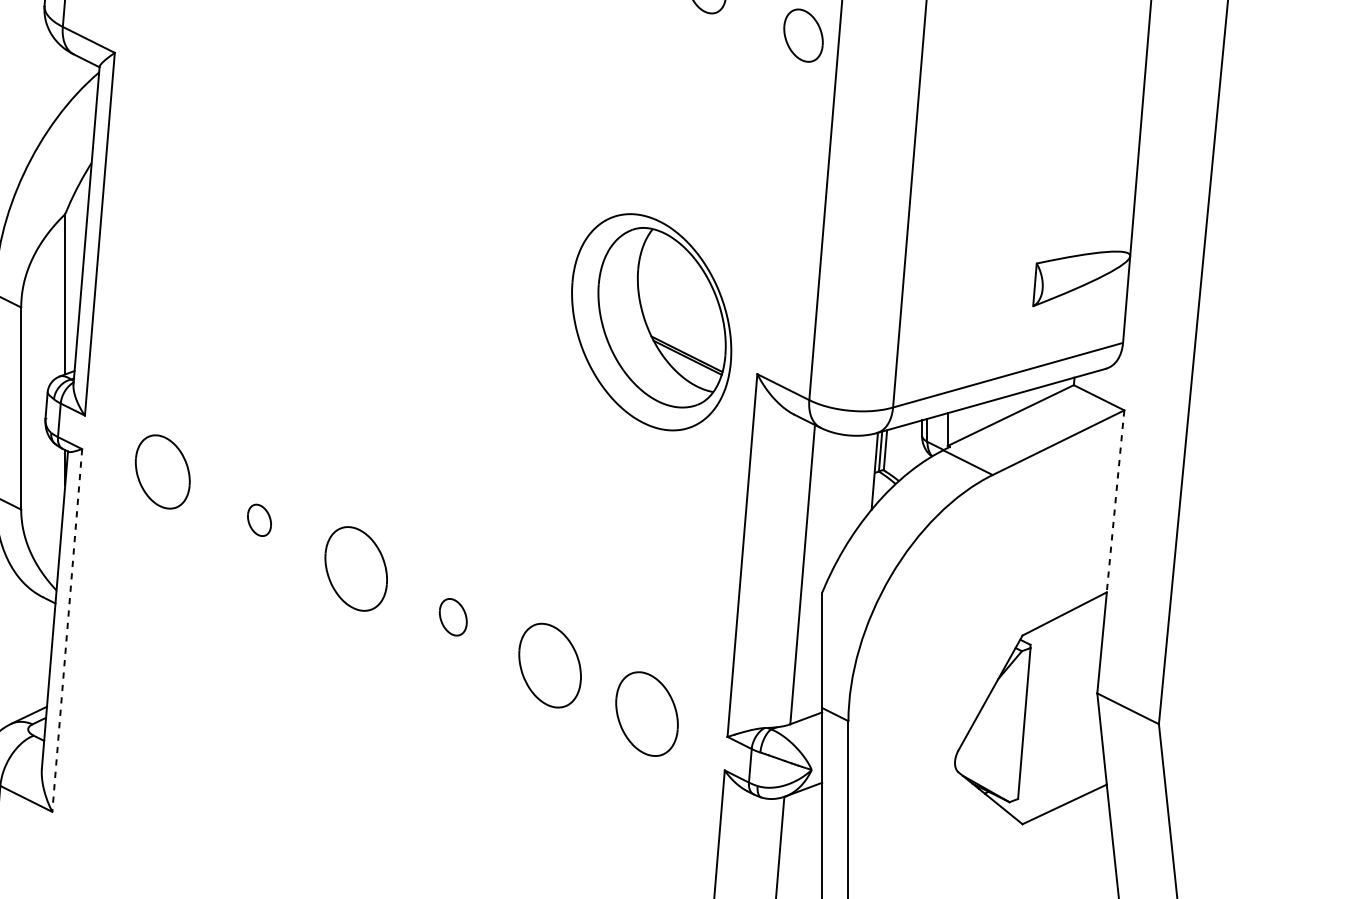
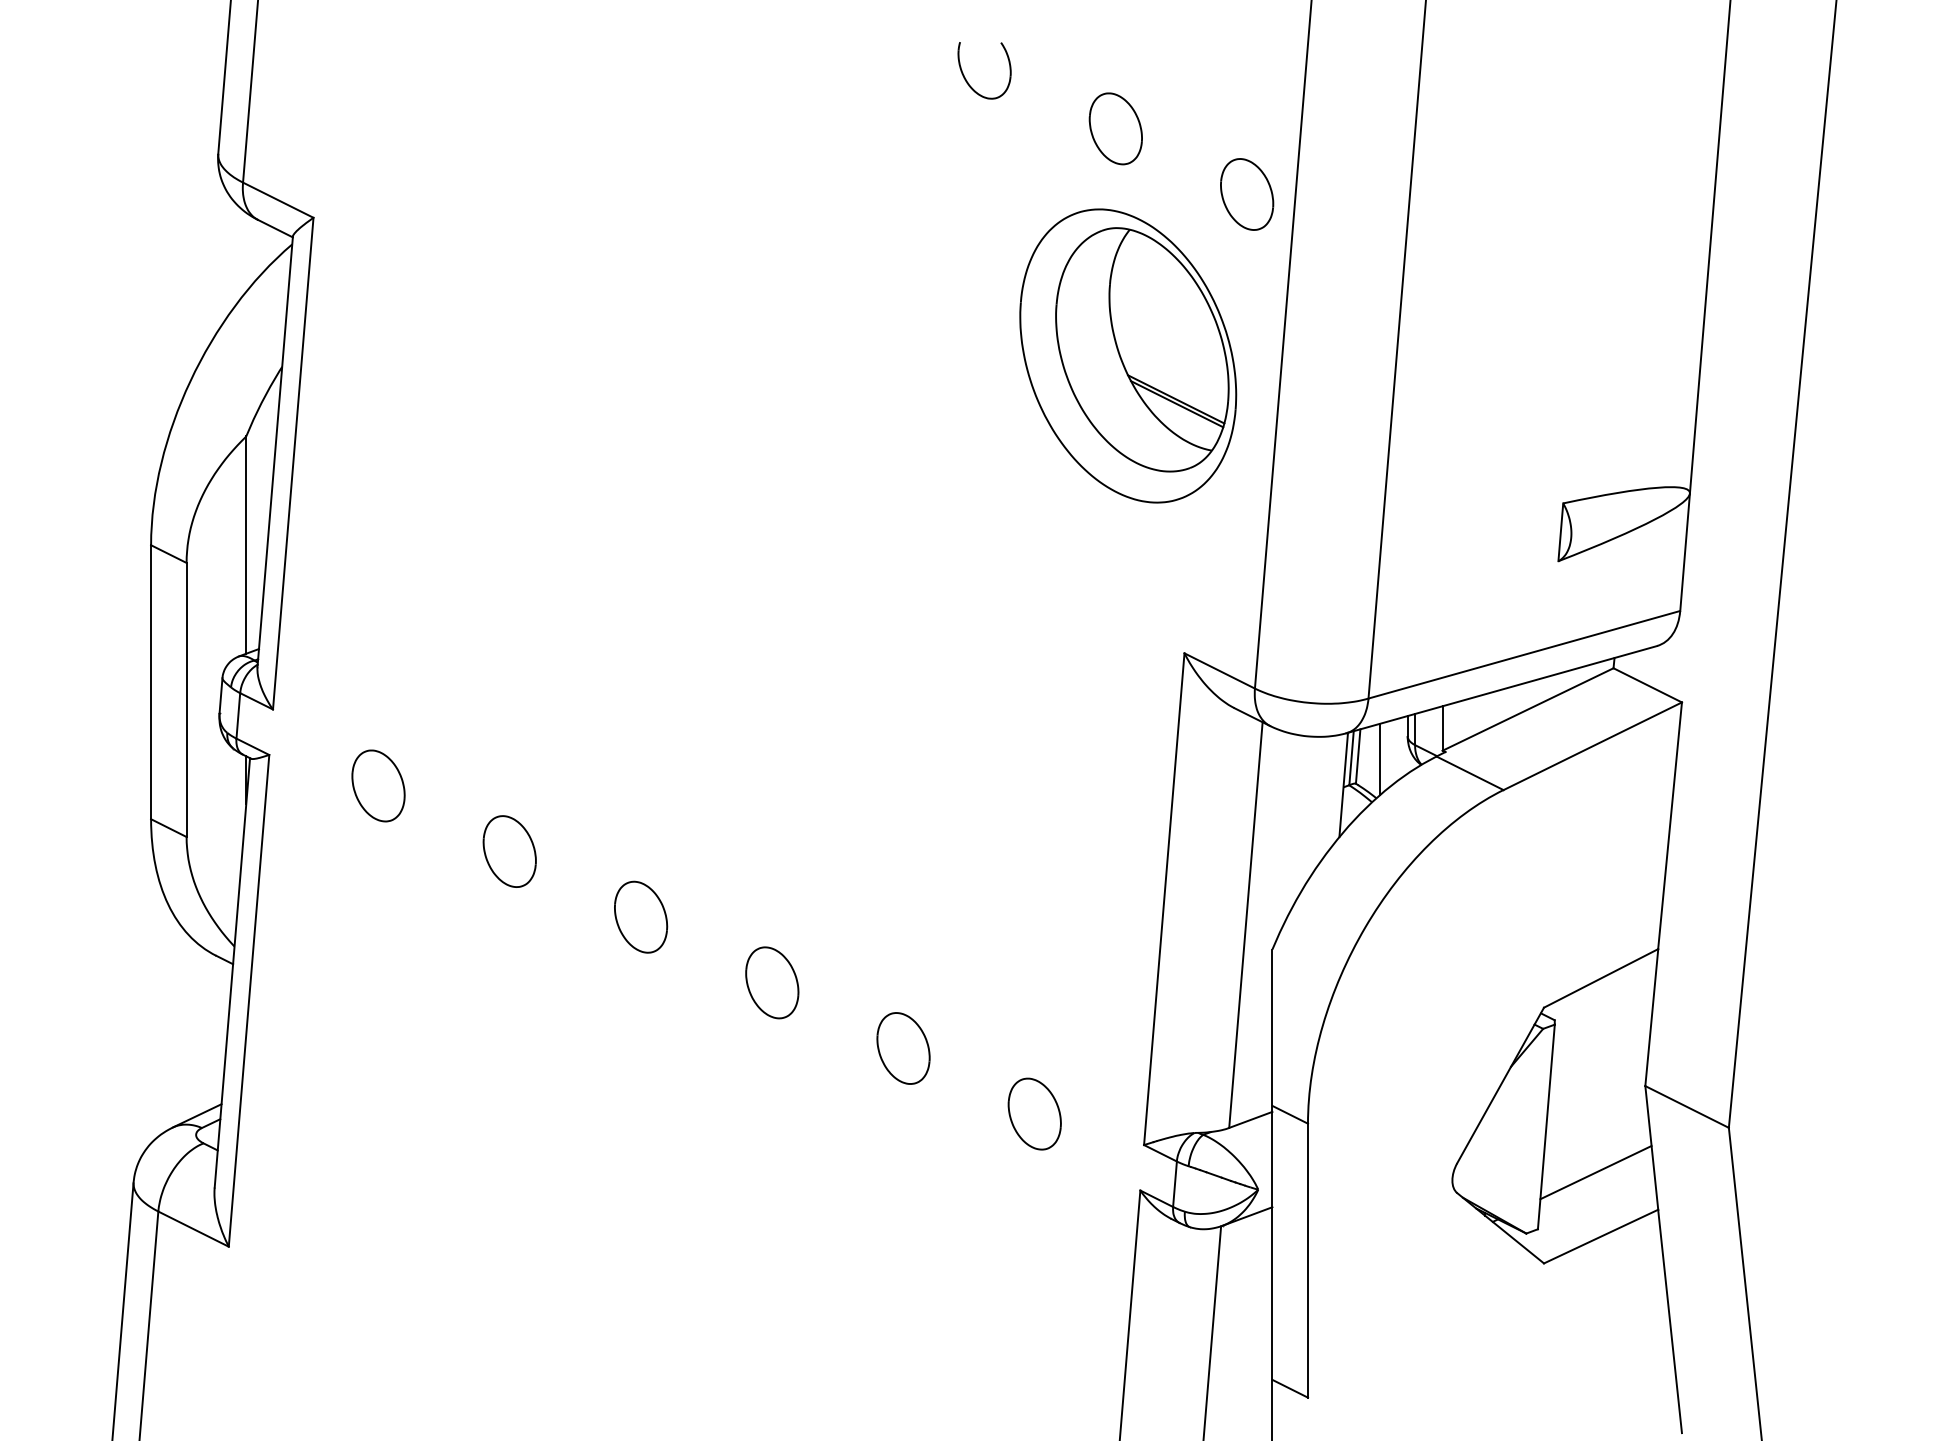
part: (651, 321) -> (1128, 355), moved
line: (901, 452) -> (1379, 759), added
part: (162, 471) -> (378, 785), size x0.71
line: (1115, 501) -> (1670, 825), dashed -> solid
part: (259, 520) -> (509, 851), size x1.67
part: (356, 568) -> (641, 916), size x0.62
part: (453, 616) -> (772, 982), size x1.43
line: (67, 630) -> (249, 1000), dashed -> solid
part: (550, 665) -> (903, 1048), size x0.62
part: (646, 713) -> (1034, 1113), size x0.62
line: (1060, 757) -> (1595, 1172), added

